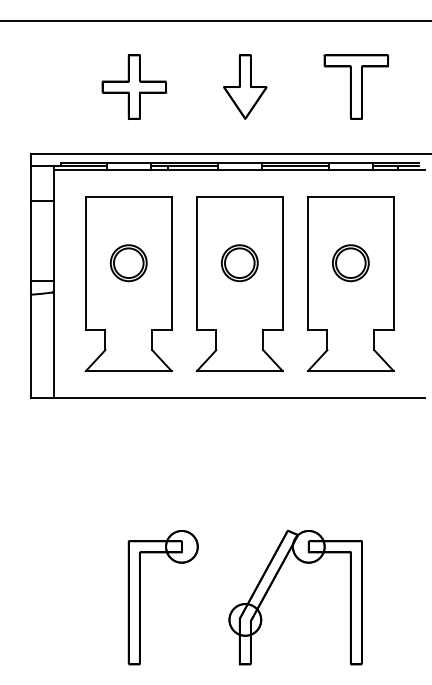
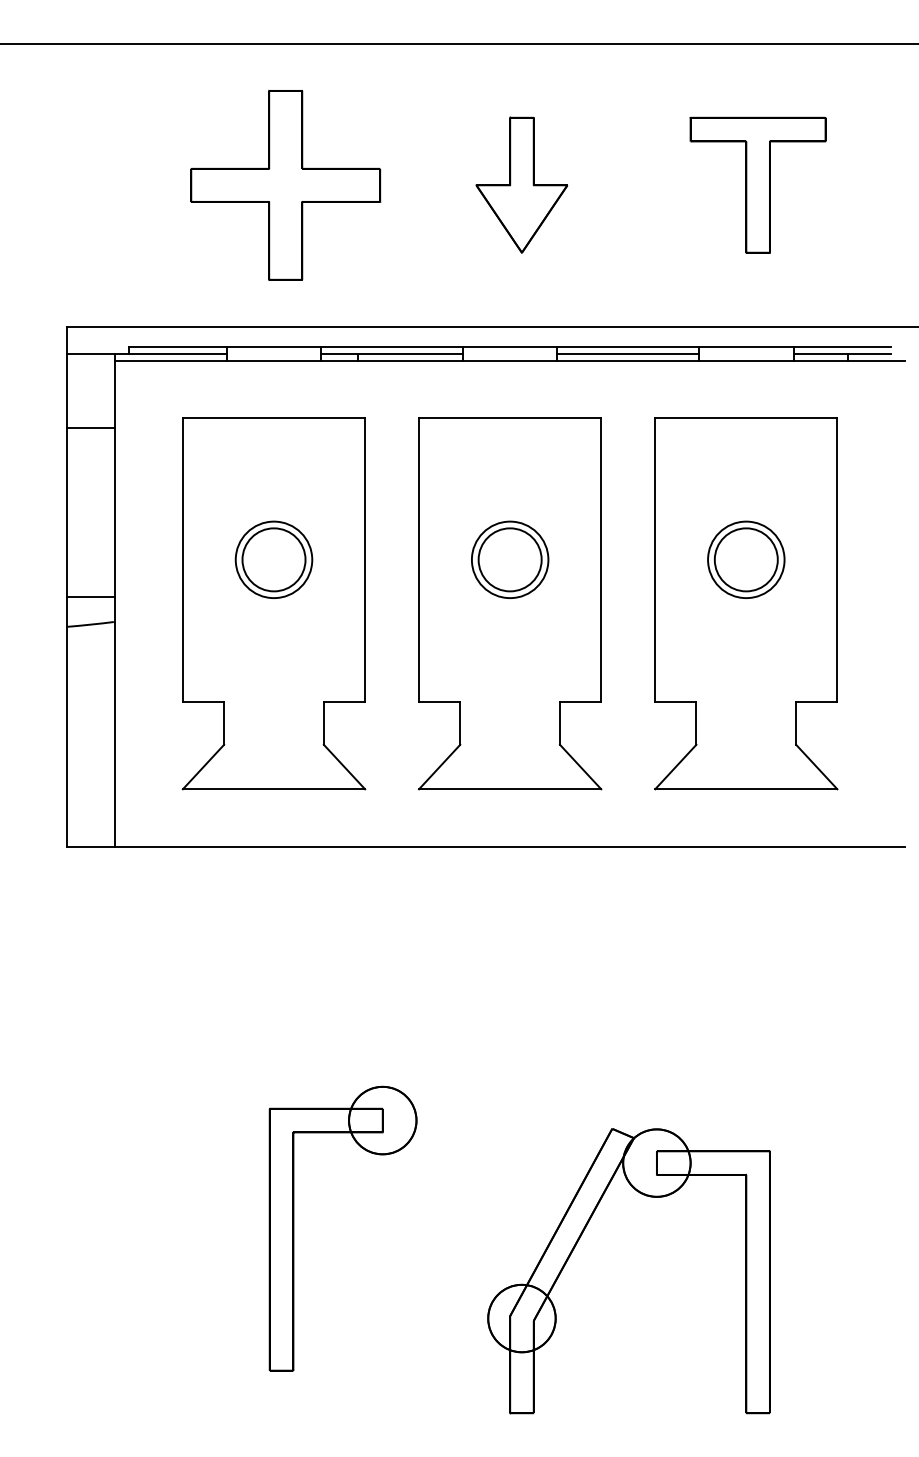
part: (134, 86) -> (286, 184), size x1.4
part: (140, 597) -> (294, 1228), moved

